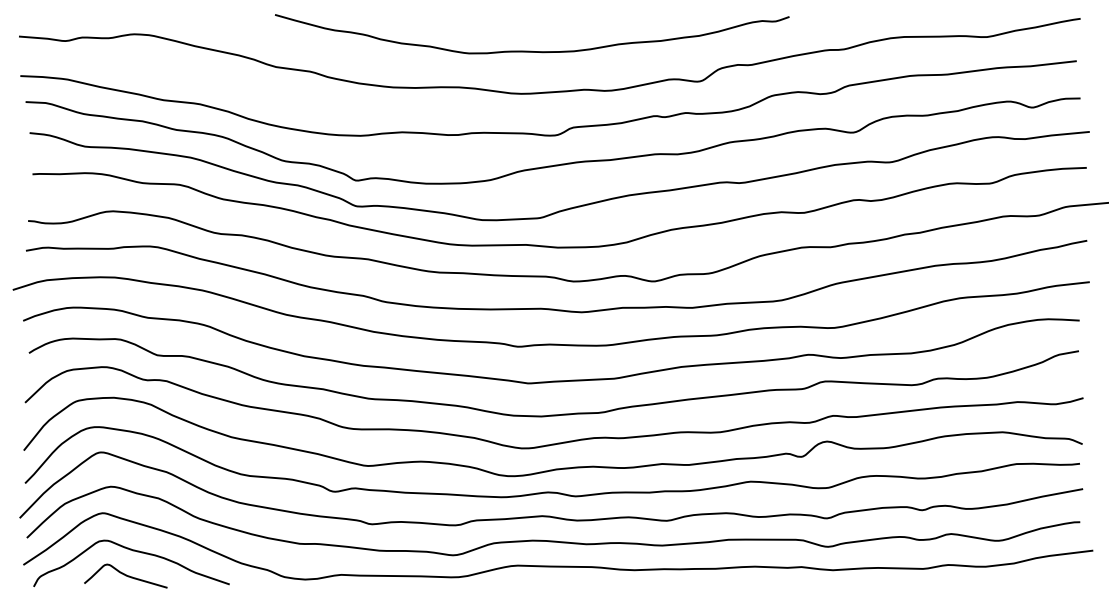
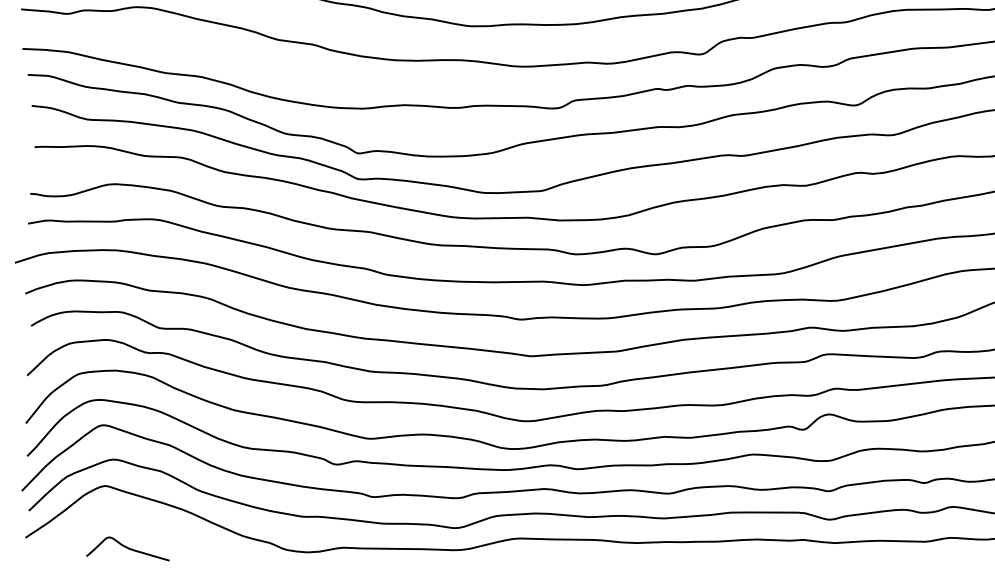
curve: (133, 551) -> (135, 524), removed

